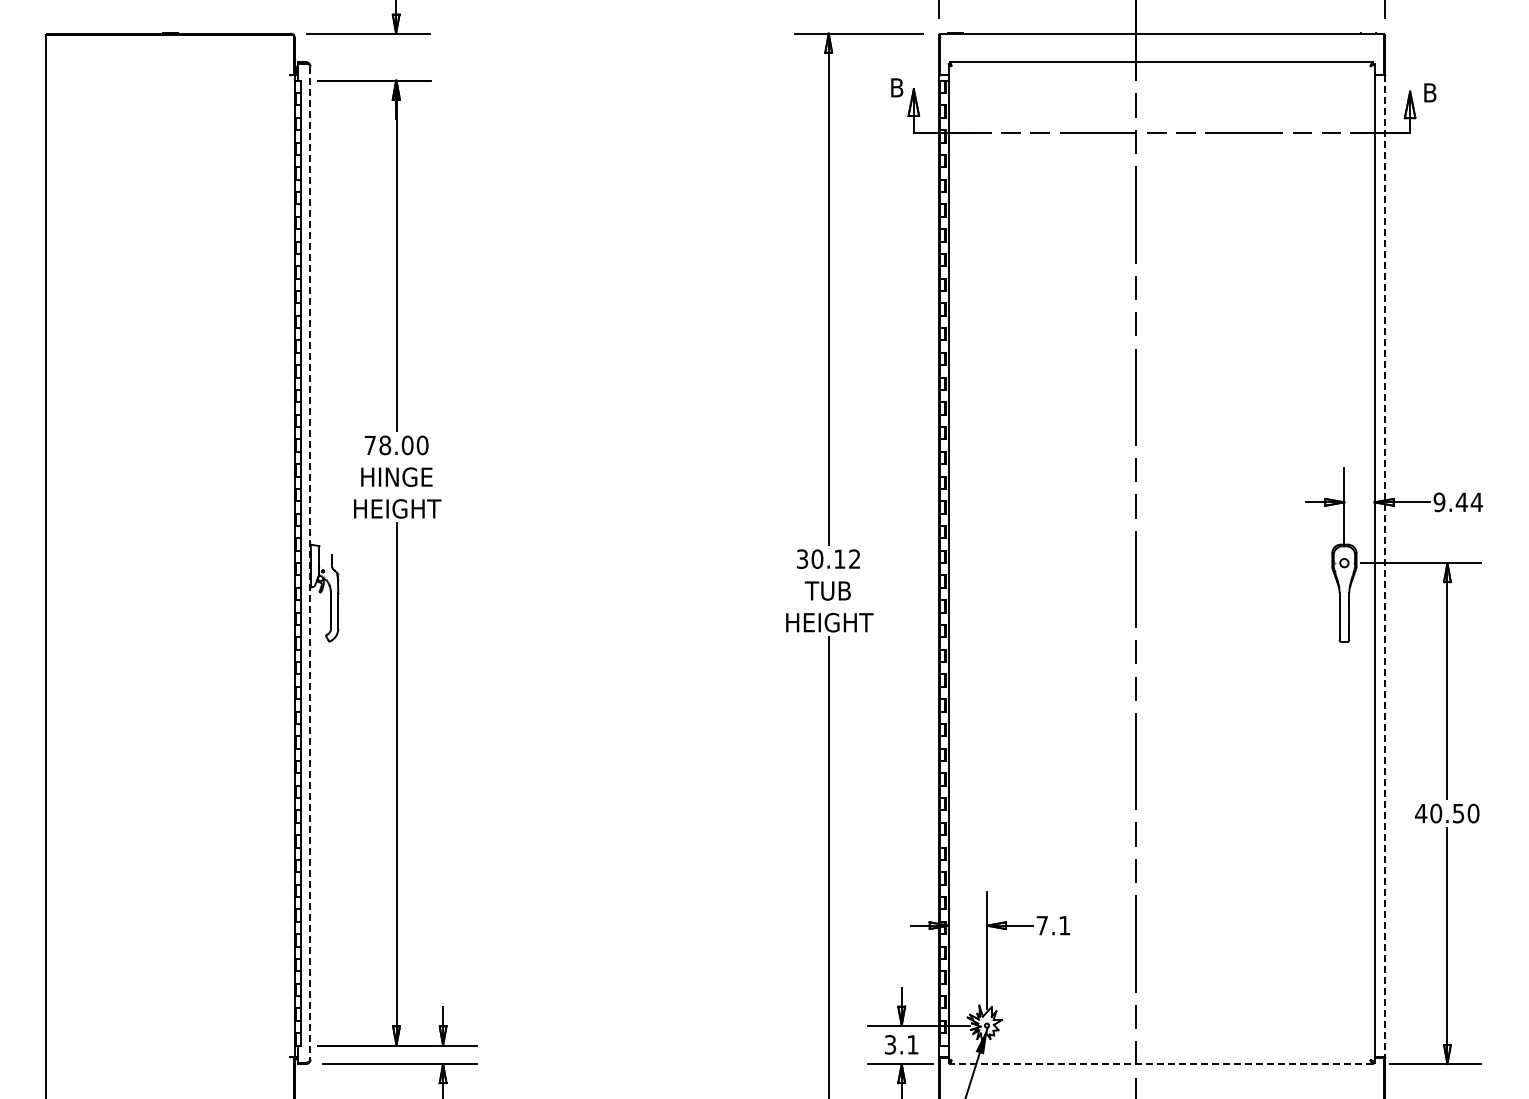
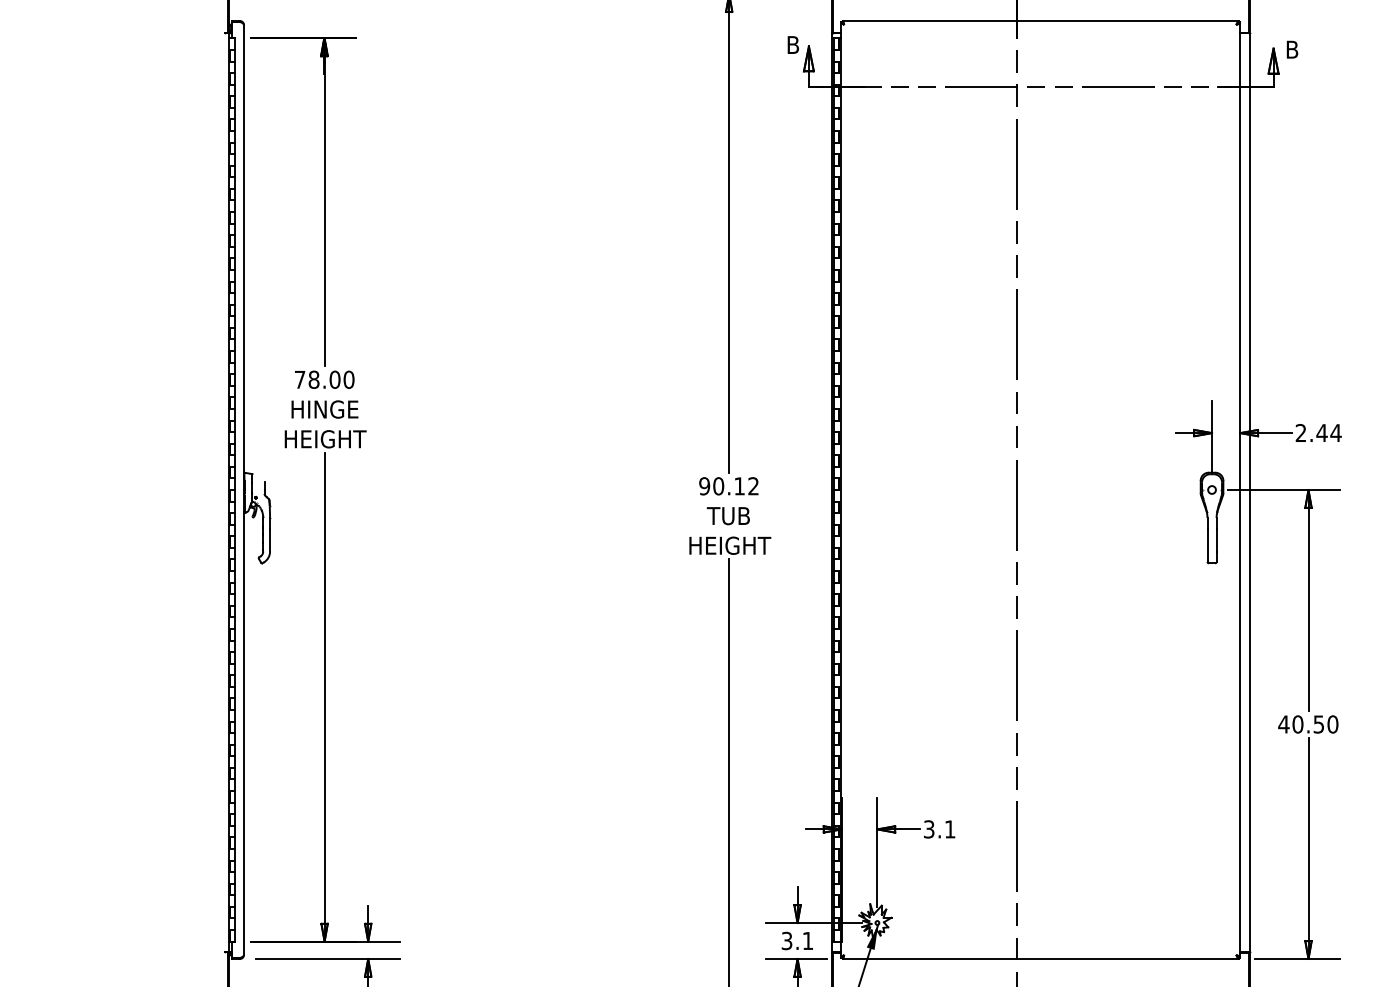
text: (1439, 502) -> (1301, 433), 9.44 -> 2.44
text: (802, 558) -> (704, 485), 30.12 -> 90.12
line: (310, 563) -> (244, 490), dashed -> solid
line: (1385, 566) -> (1250, 493), dashed -> solid
text: (1041, 925) -> (928, 829), 7.1 -> 3.1
line: (1161, 1064) -> (1040, 959), dashed -> solid

